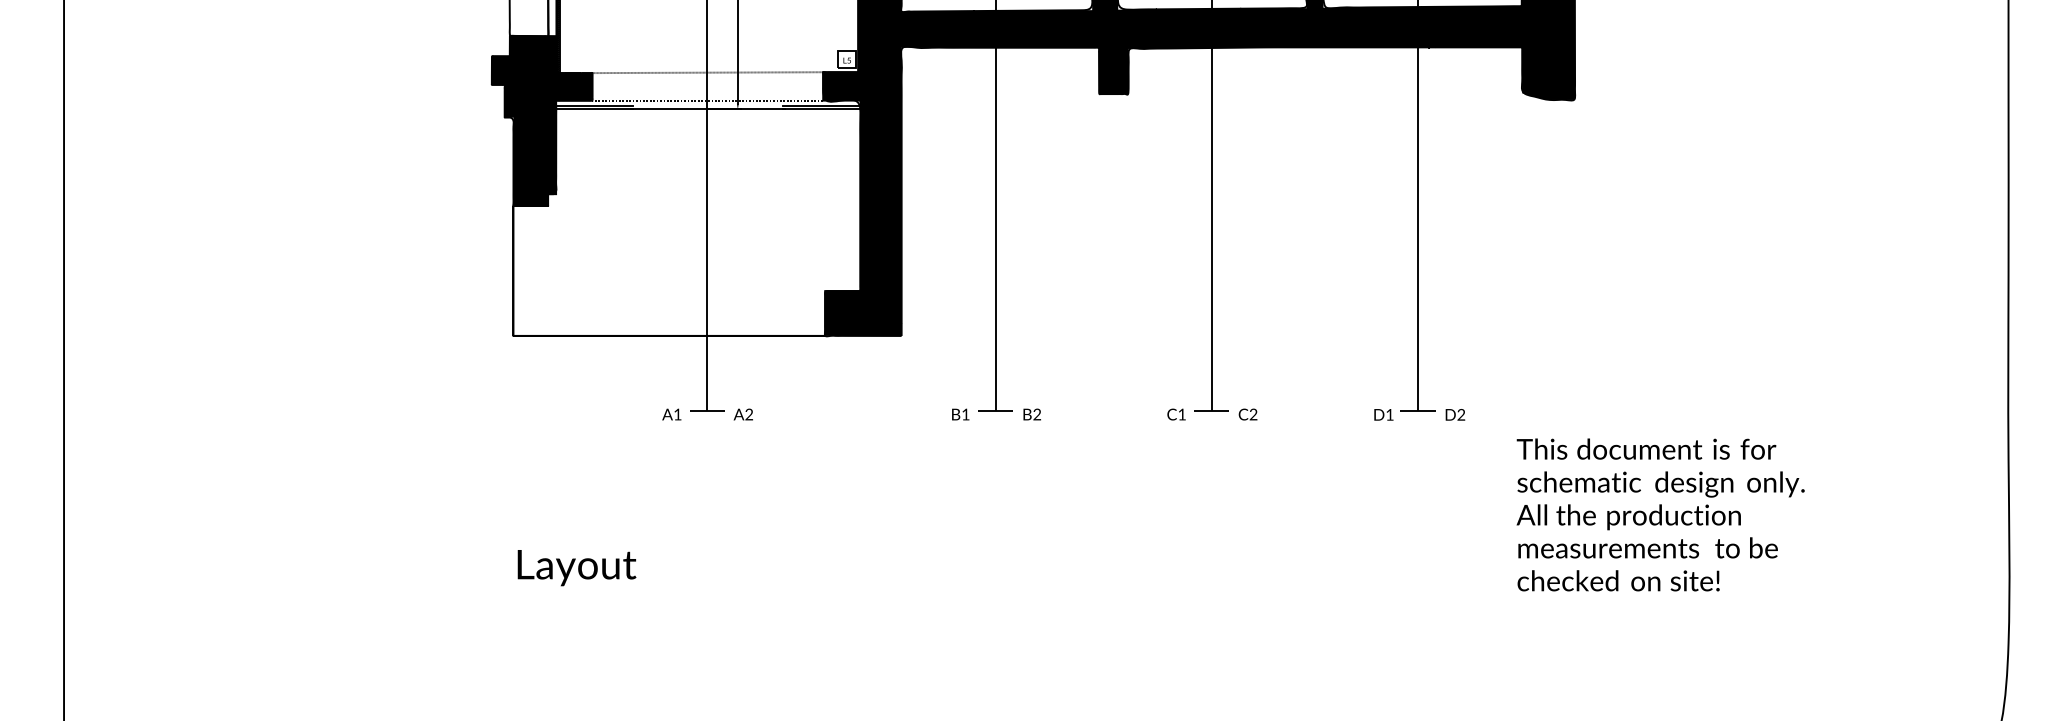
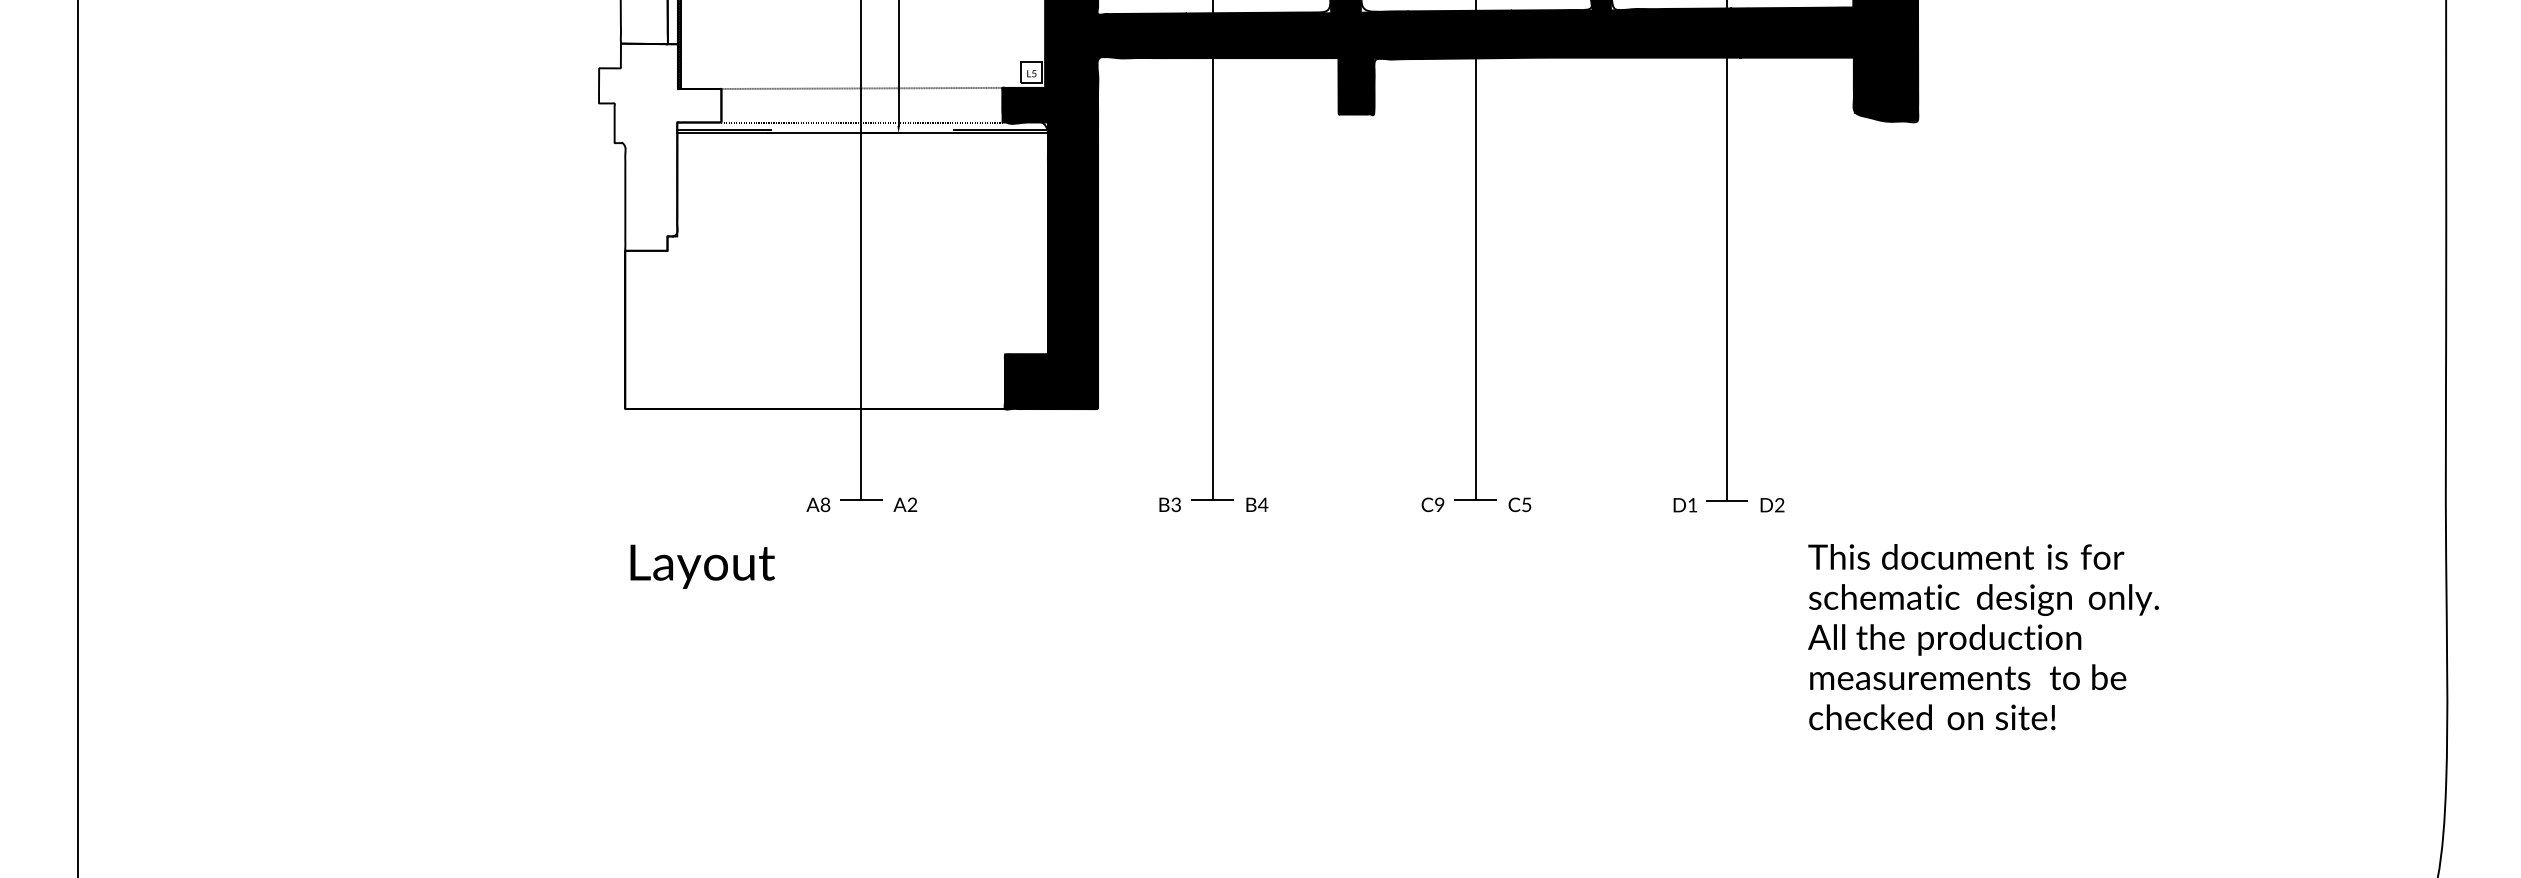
fill: (542, 120) -> (660, 146), removed
text: (677, 414) -> (825, 504), A1 -> A8
text: (965, 414) -> (1175, 504), B1 -> B3
text: (1036, 414) -> (1262, 504), B2 -> B4
text: (1181, 414) -> (1439, 504), C1 -> C9
text: (1253, 414) -> (1526, 504), C2 -> C5
text: (1660, 515) -> (1983, 637), moved
text: (576, 567) -> (702, 566), moved

